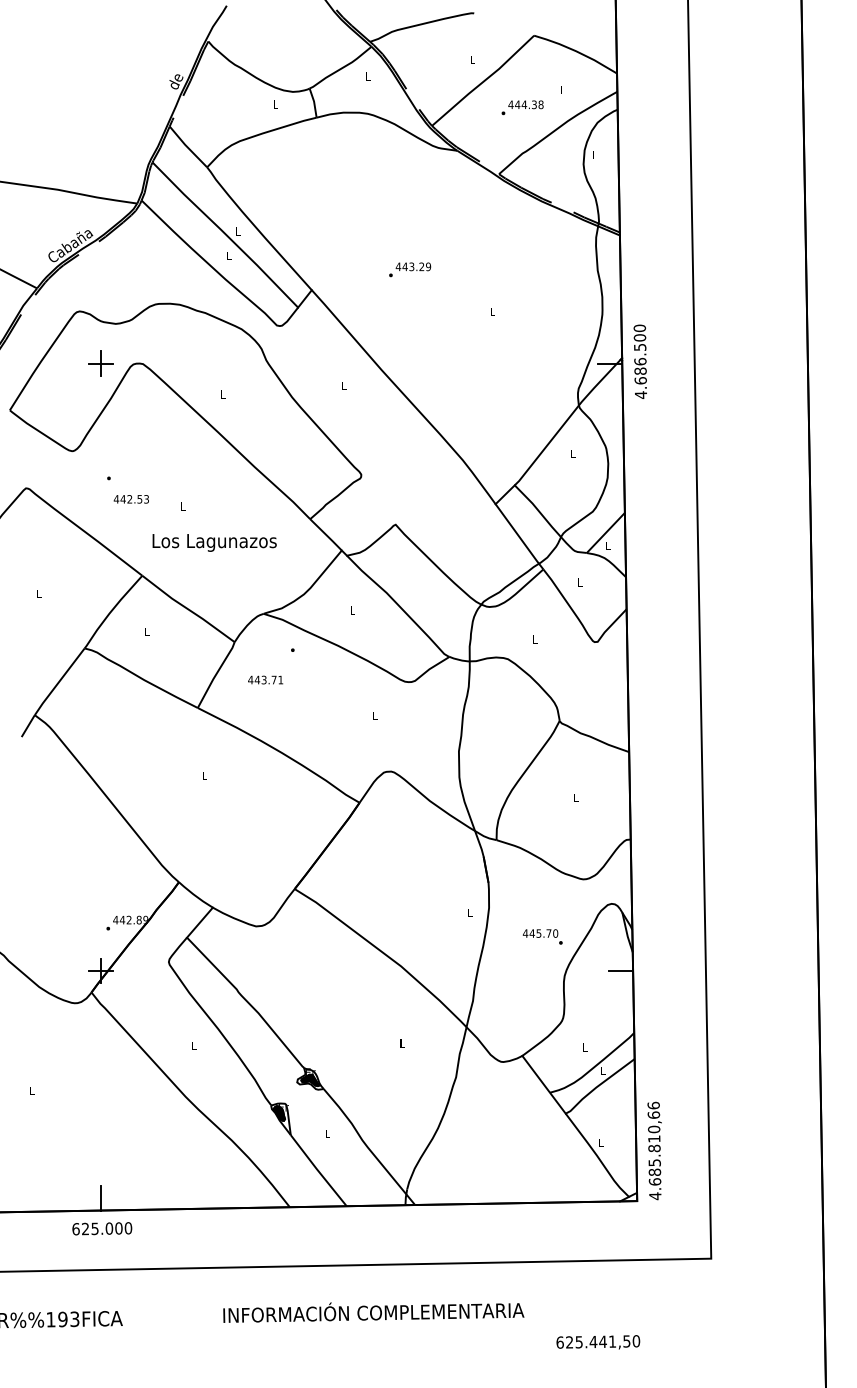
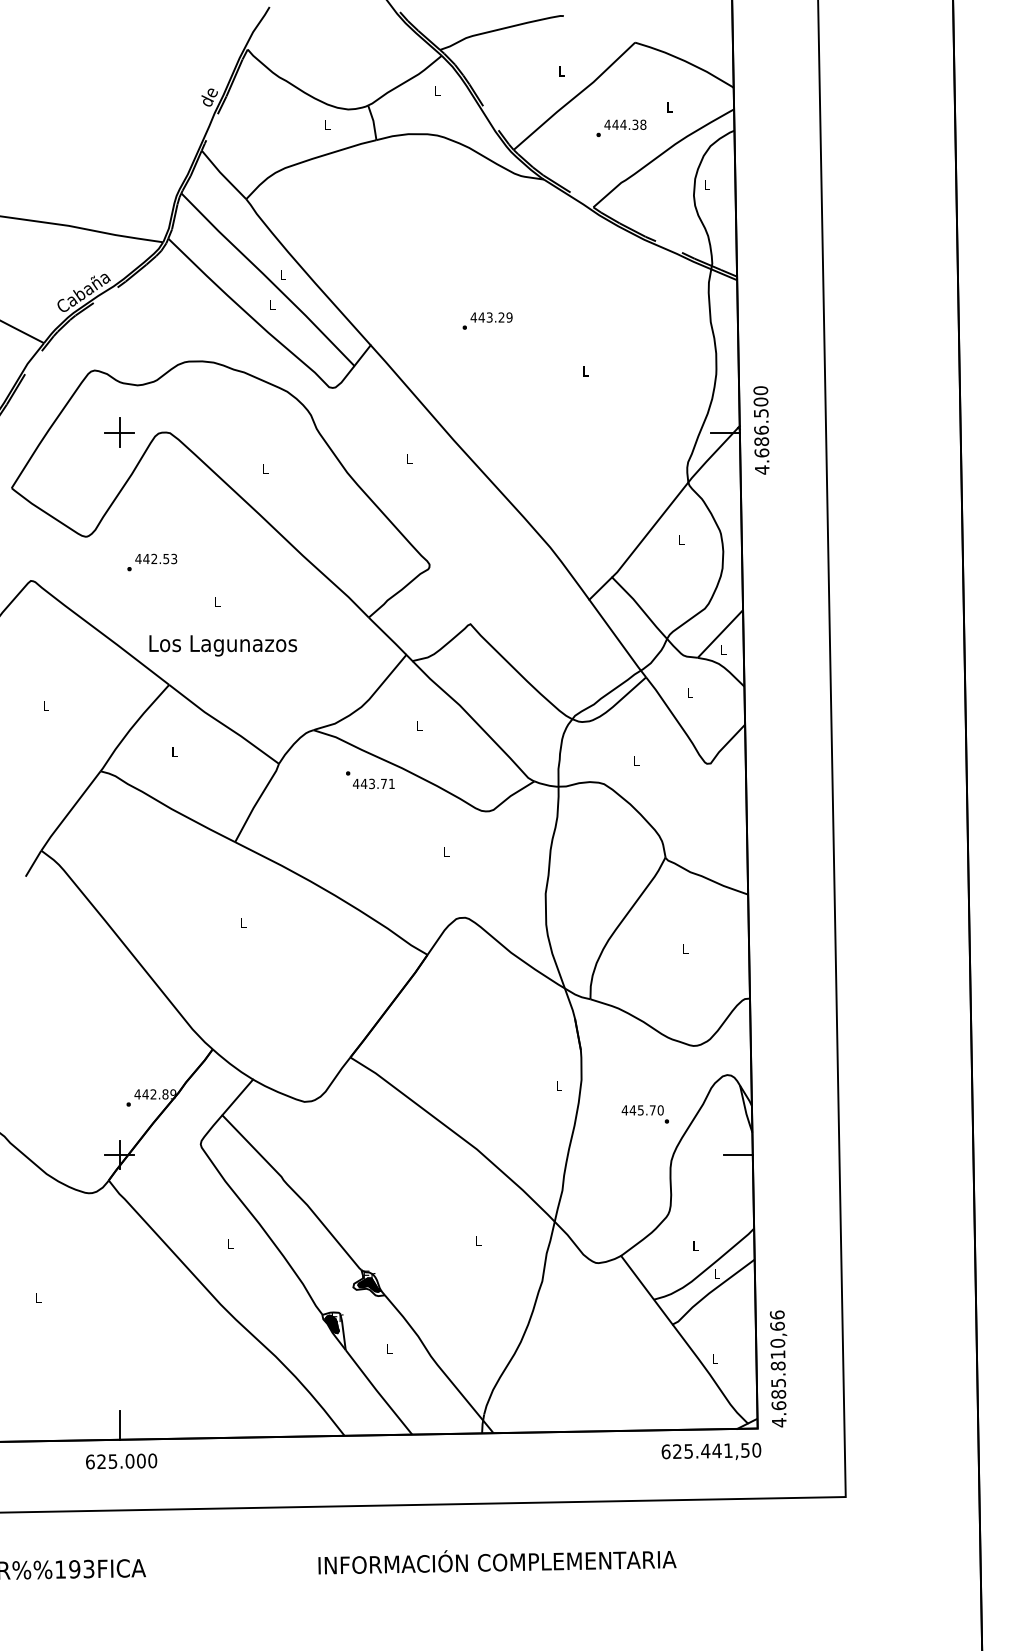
text: (131, 498) -> (156, 558), moved
text: (214, 542) -> (223, 645), moved
text: (265, 679) -> (373, 783), moved
text: (373, 1312) -> (497, 1562), moved
text: (598, 1341) -> (711, 1450), moved

